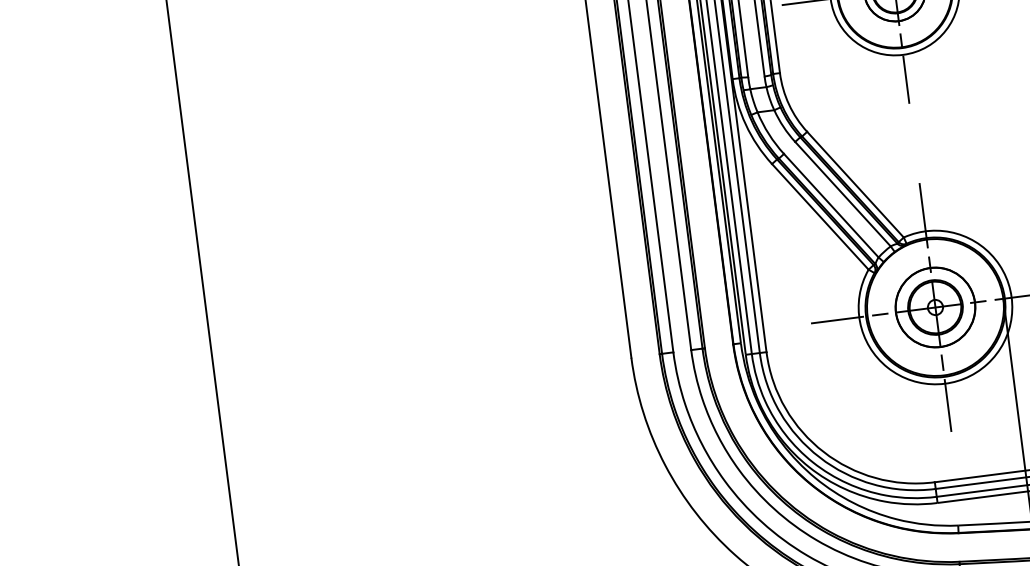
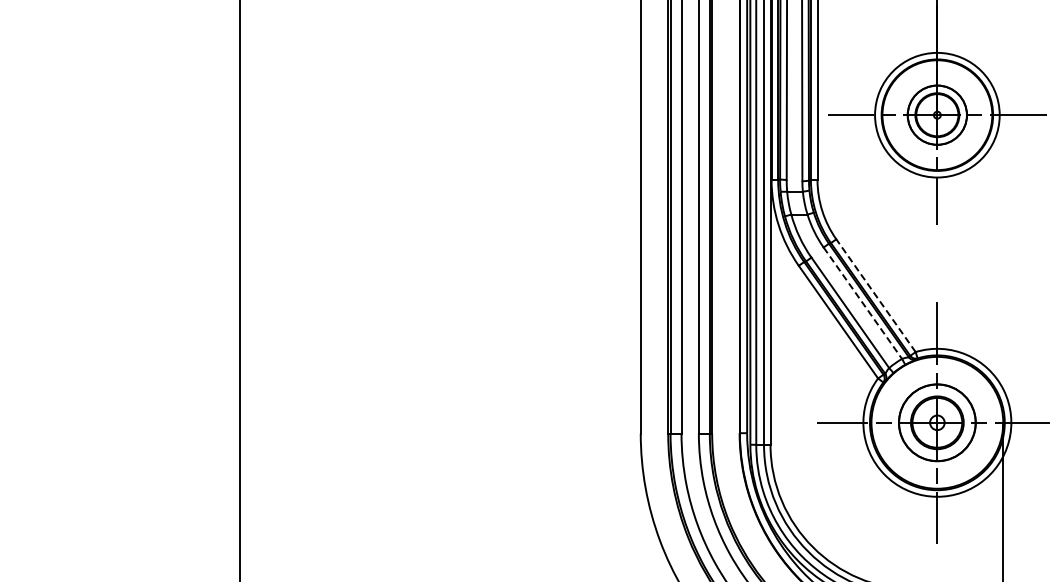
line: (855, 184) -> (876, 295), solid -> dashed
line: (843, 194) -> (863, 303), solid -> dashed

